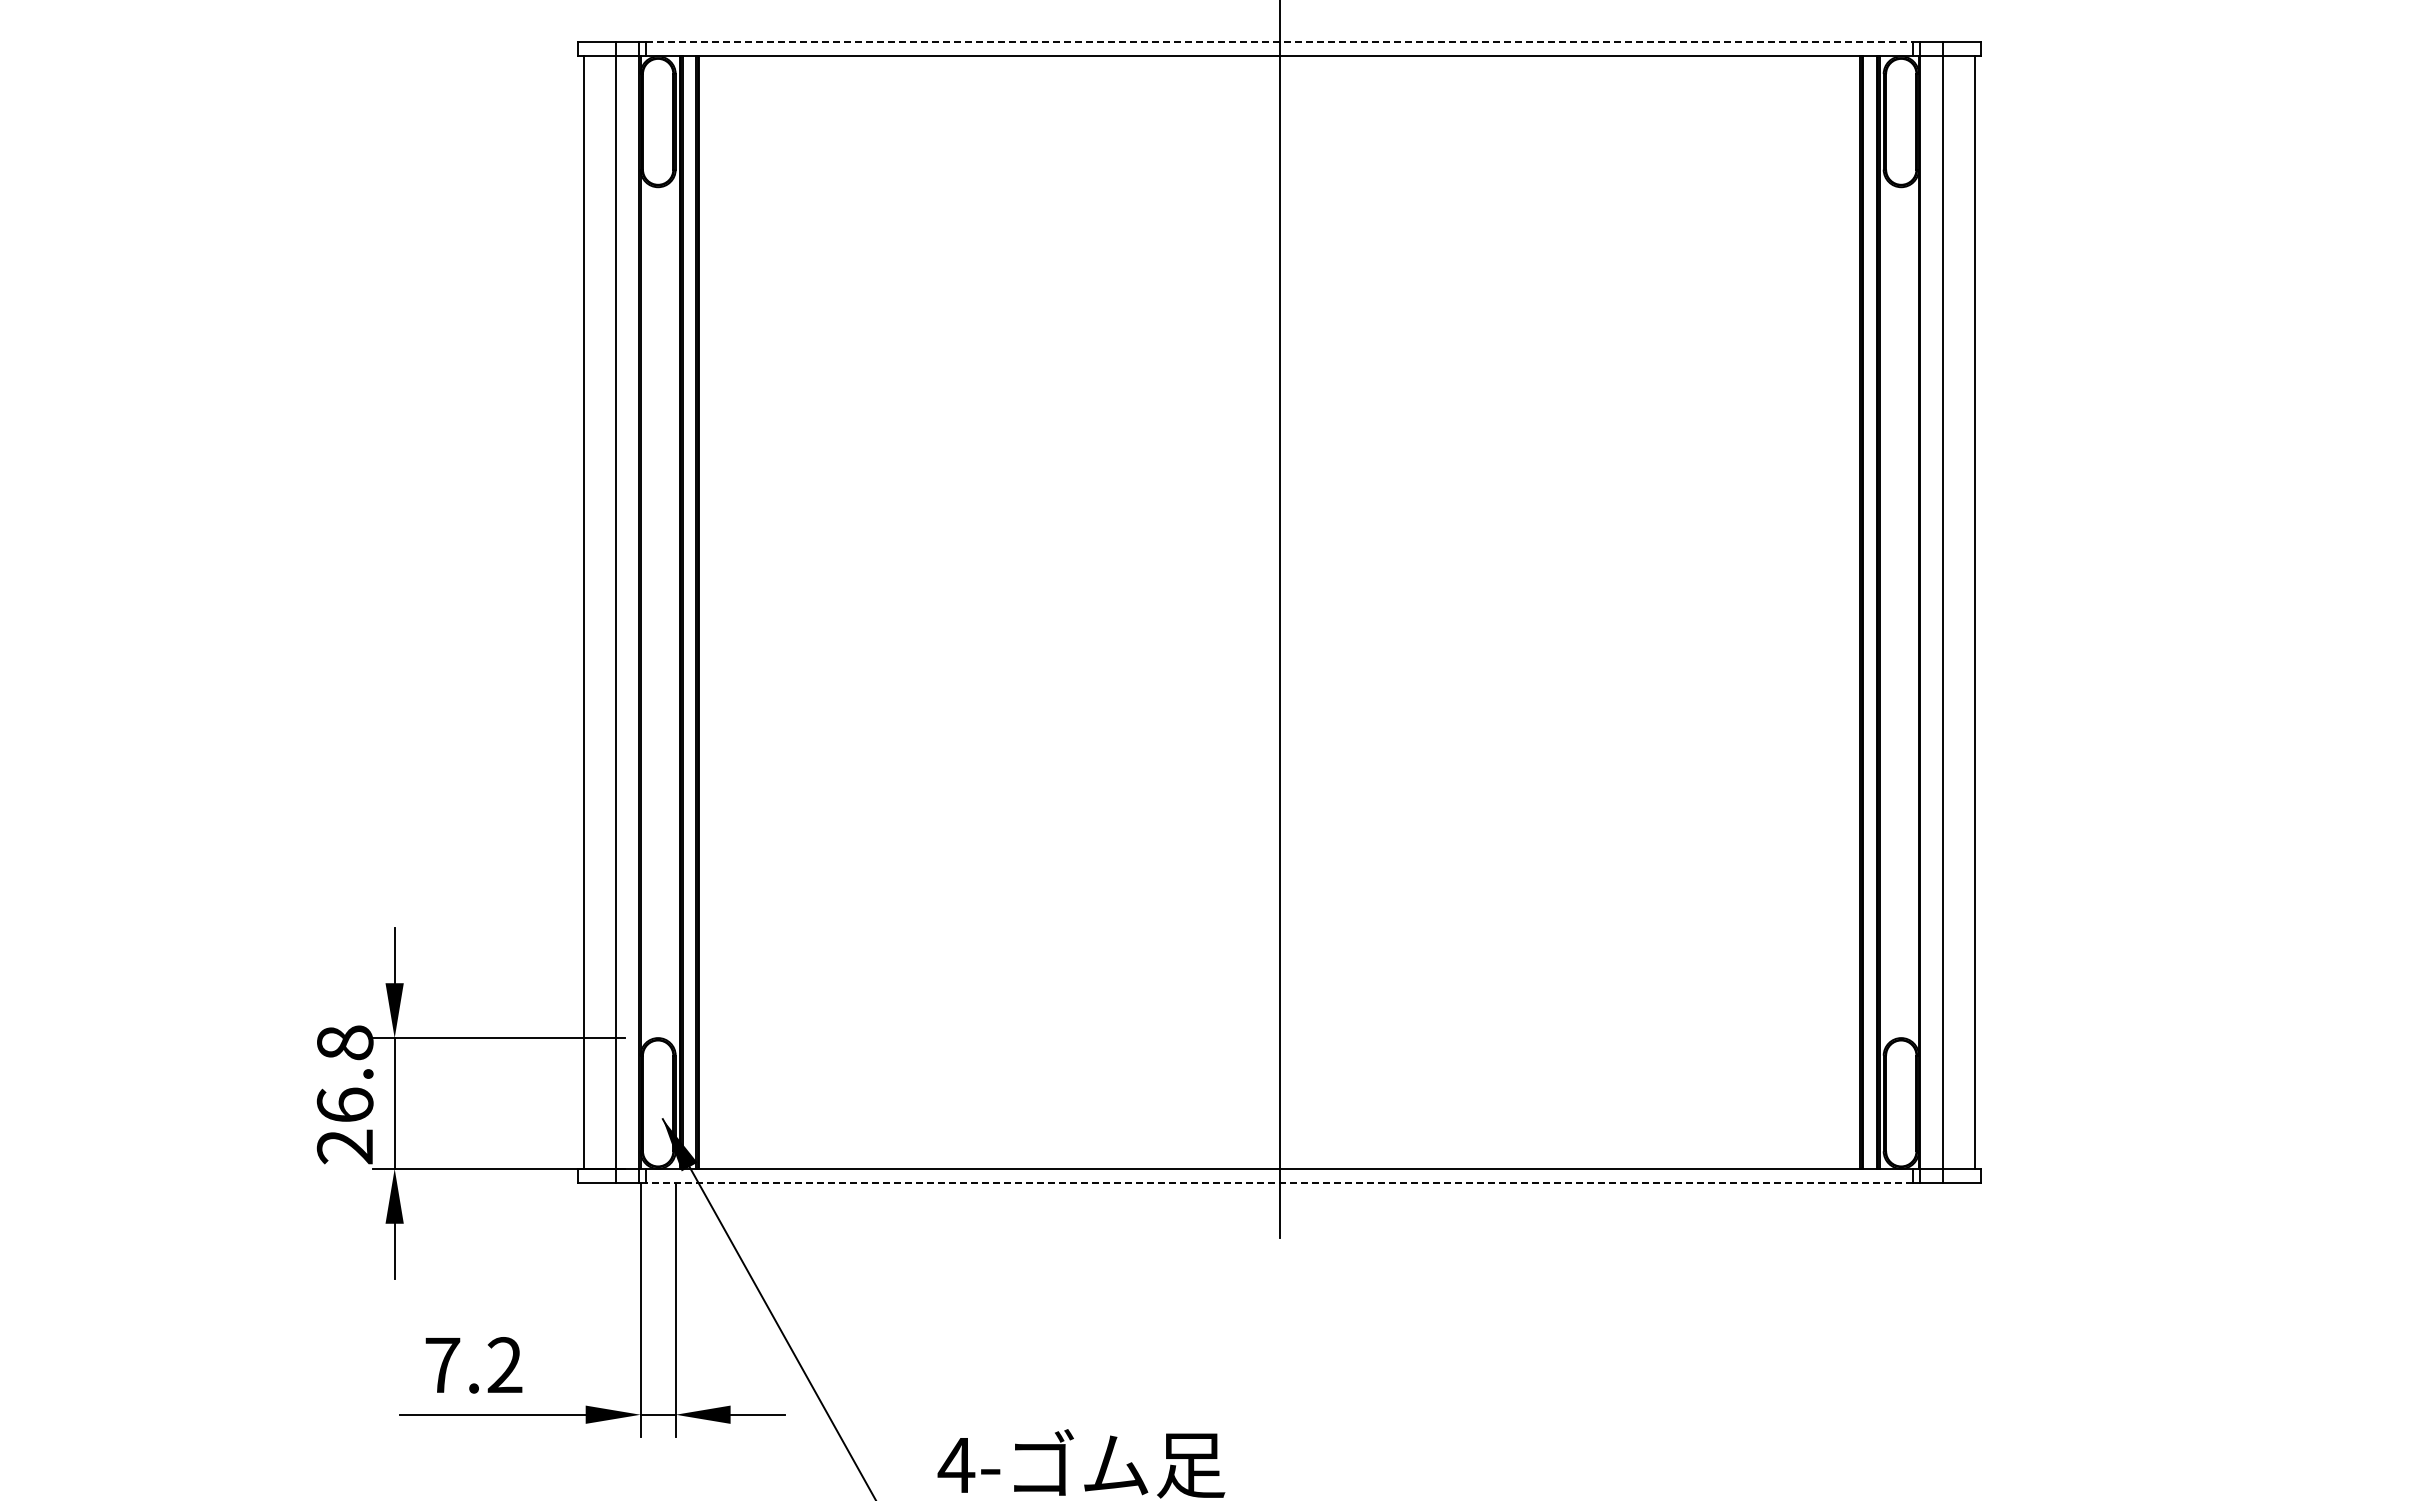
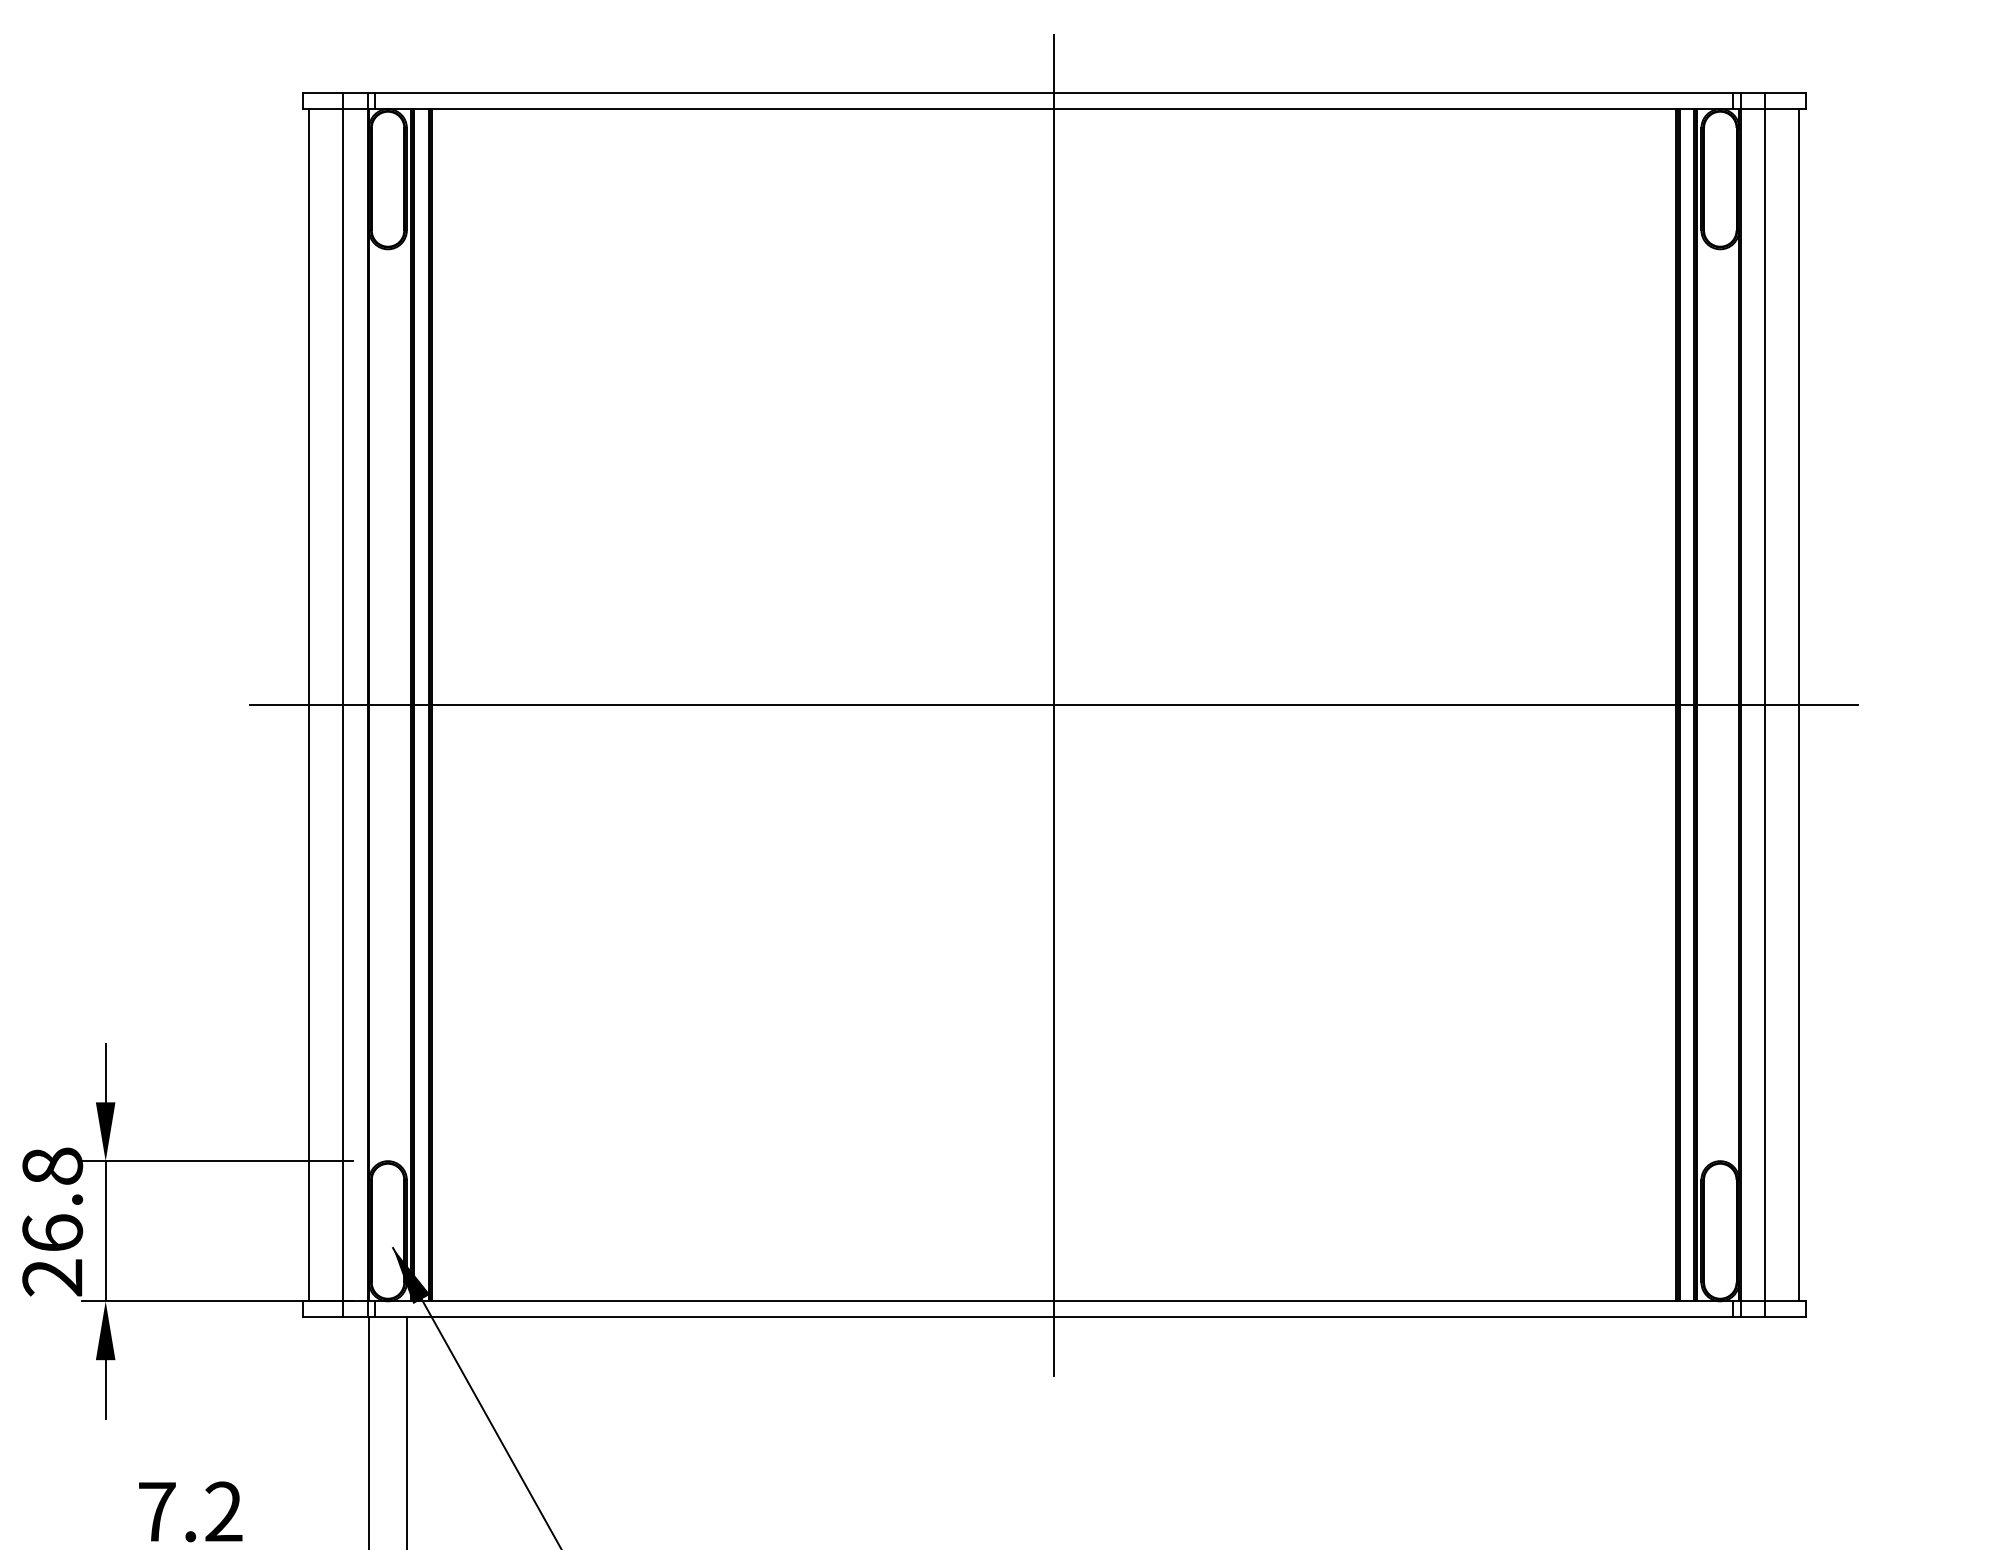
line: (1279, 41) -> (1053, 93), dashed -> solid
line: (1279, 612) -> (1053, 705), added
line: (1279, 1183) -> (1053, 1317), dashed -> solid

